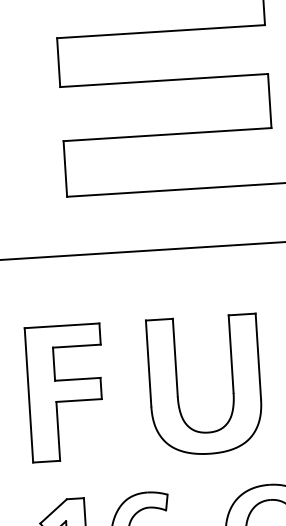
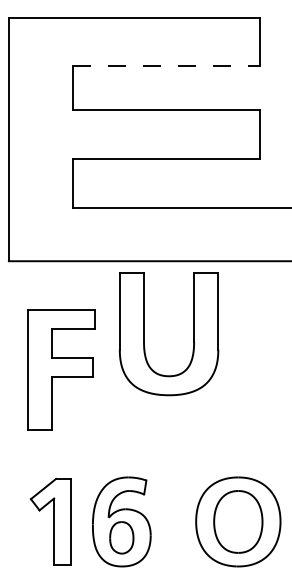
line: (162, 32) -> (167, 66), solid -> dashed
part: (177, 387) -> (144, 334), moved
part: (66, 392) -> (61, 369), moved

